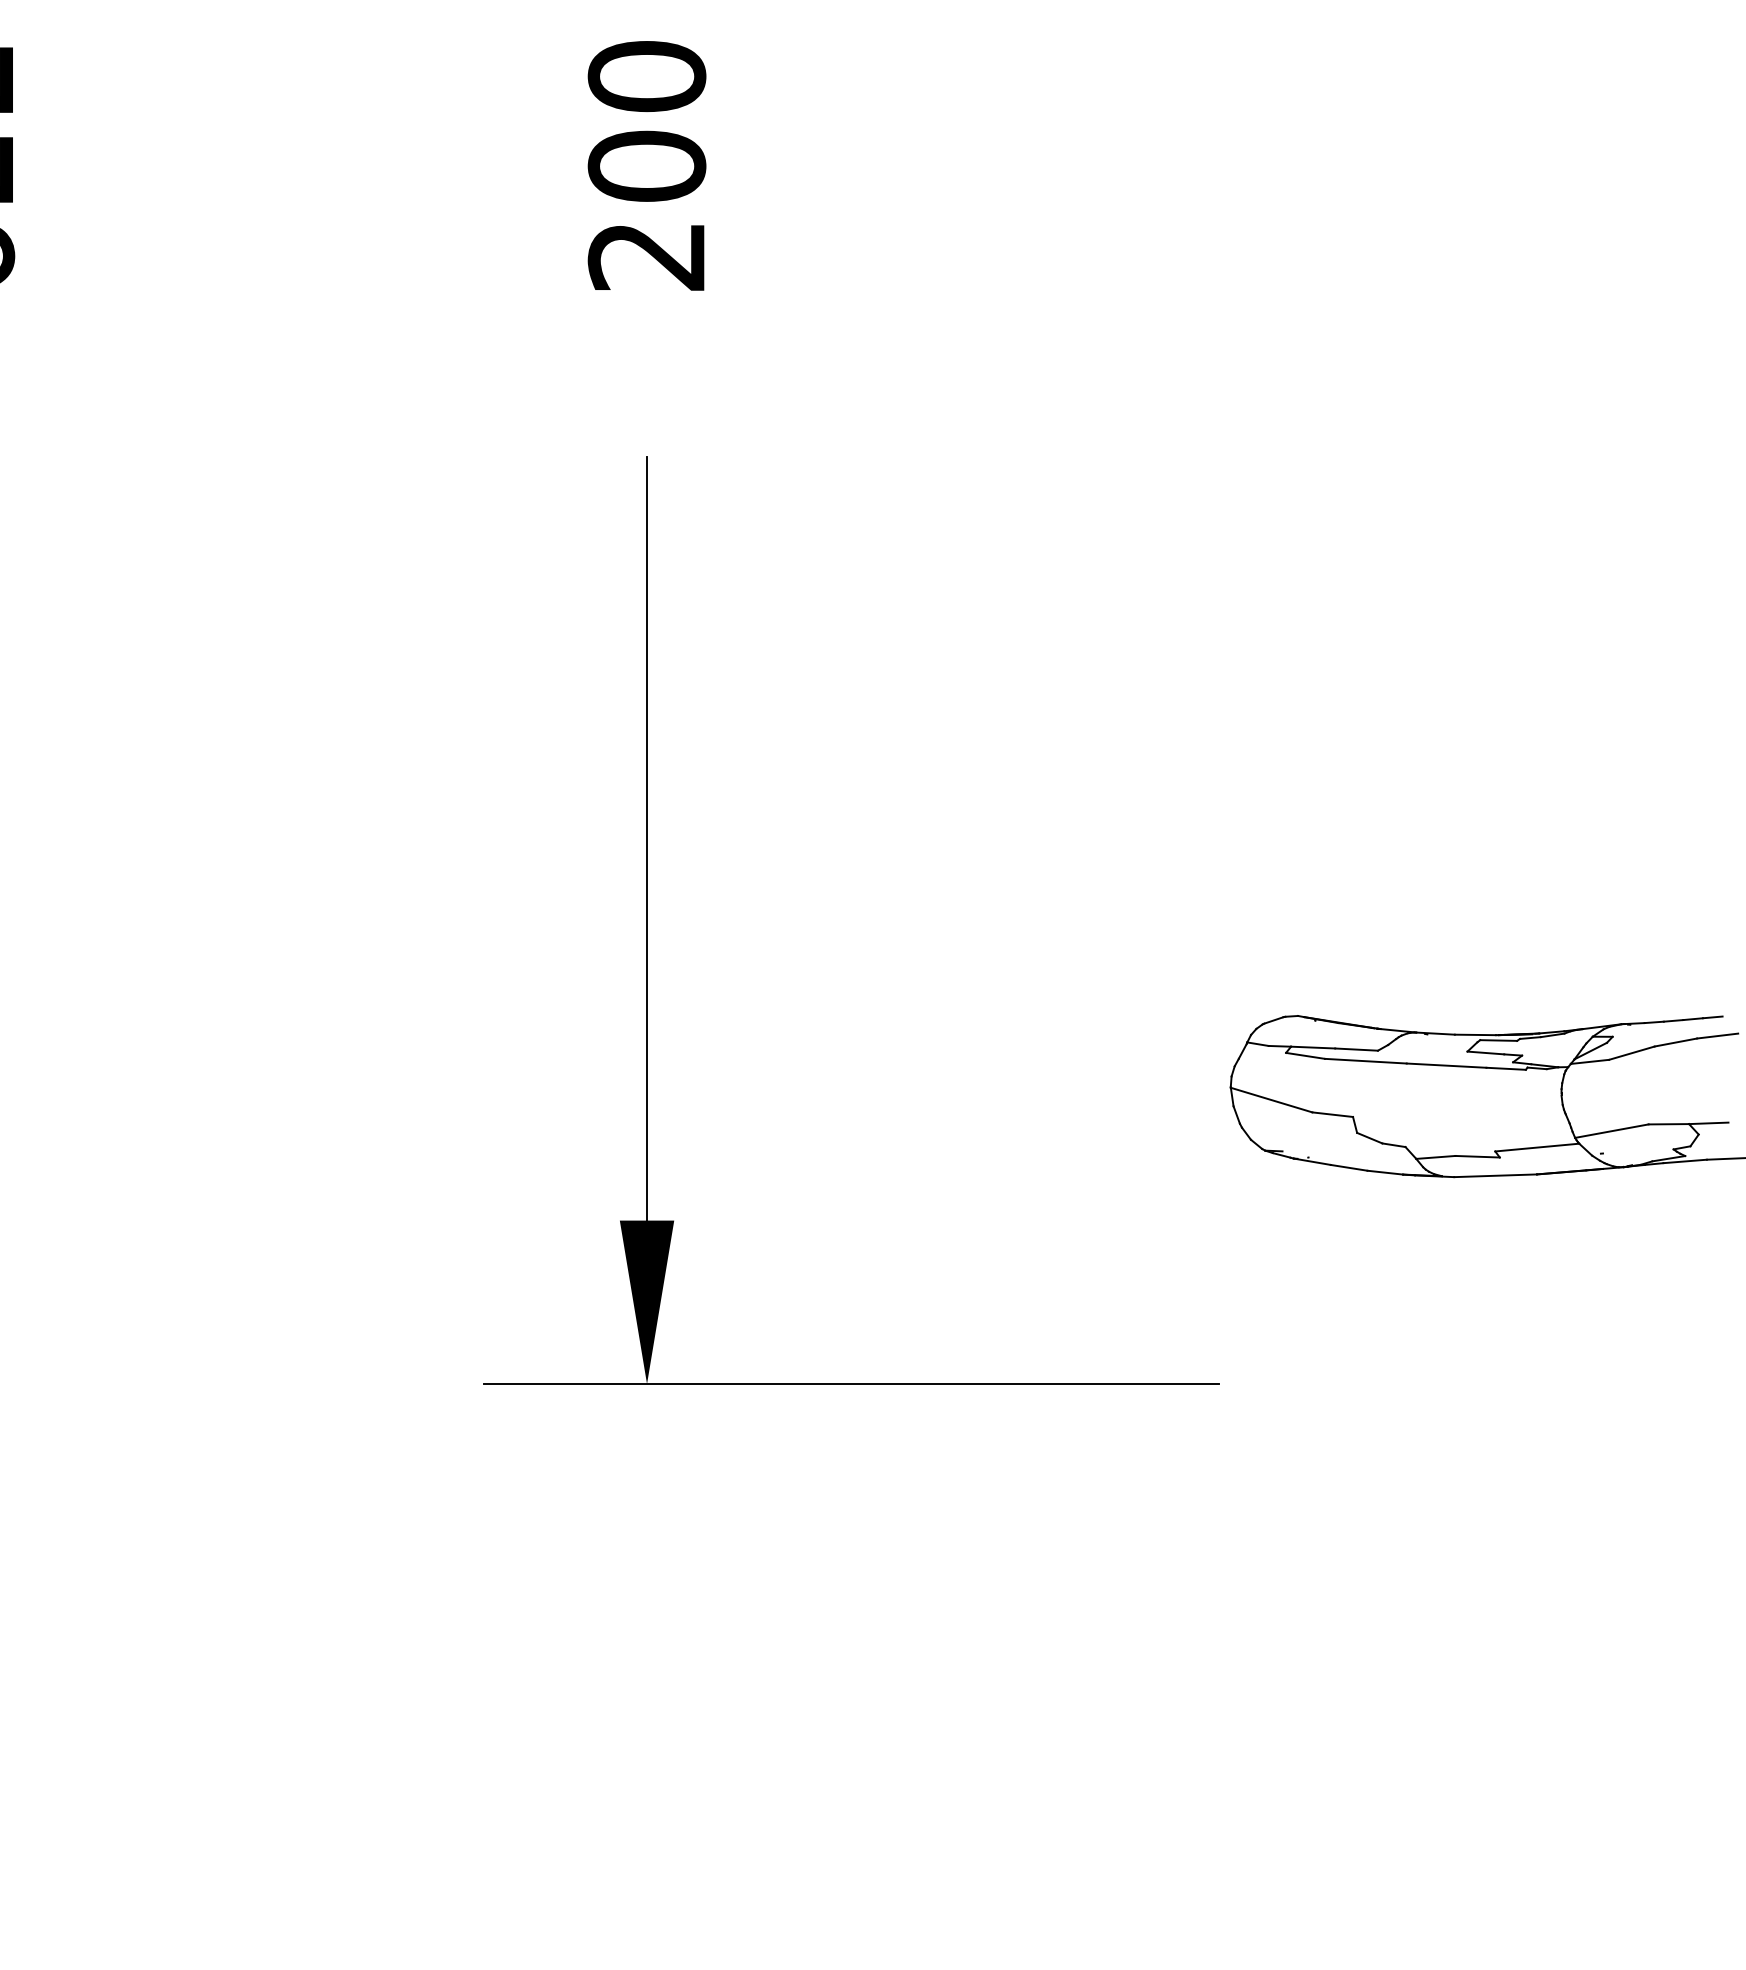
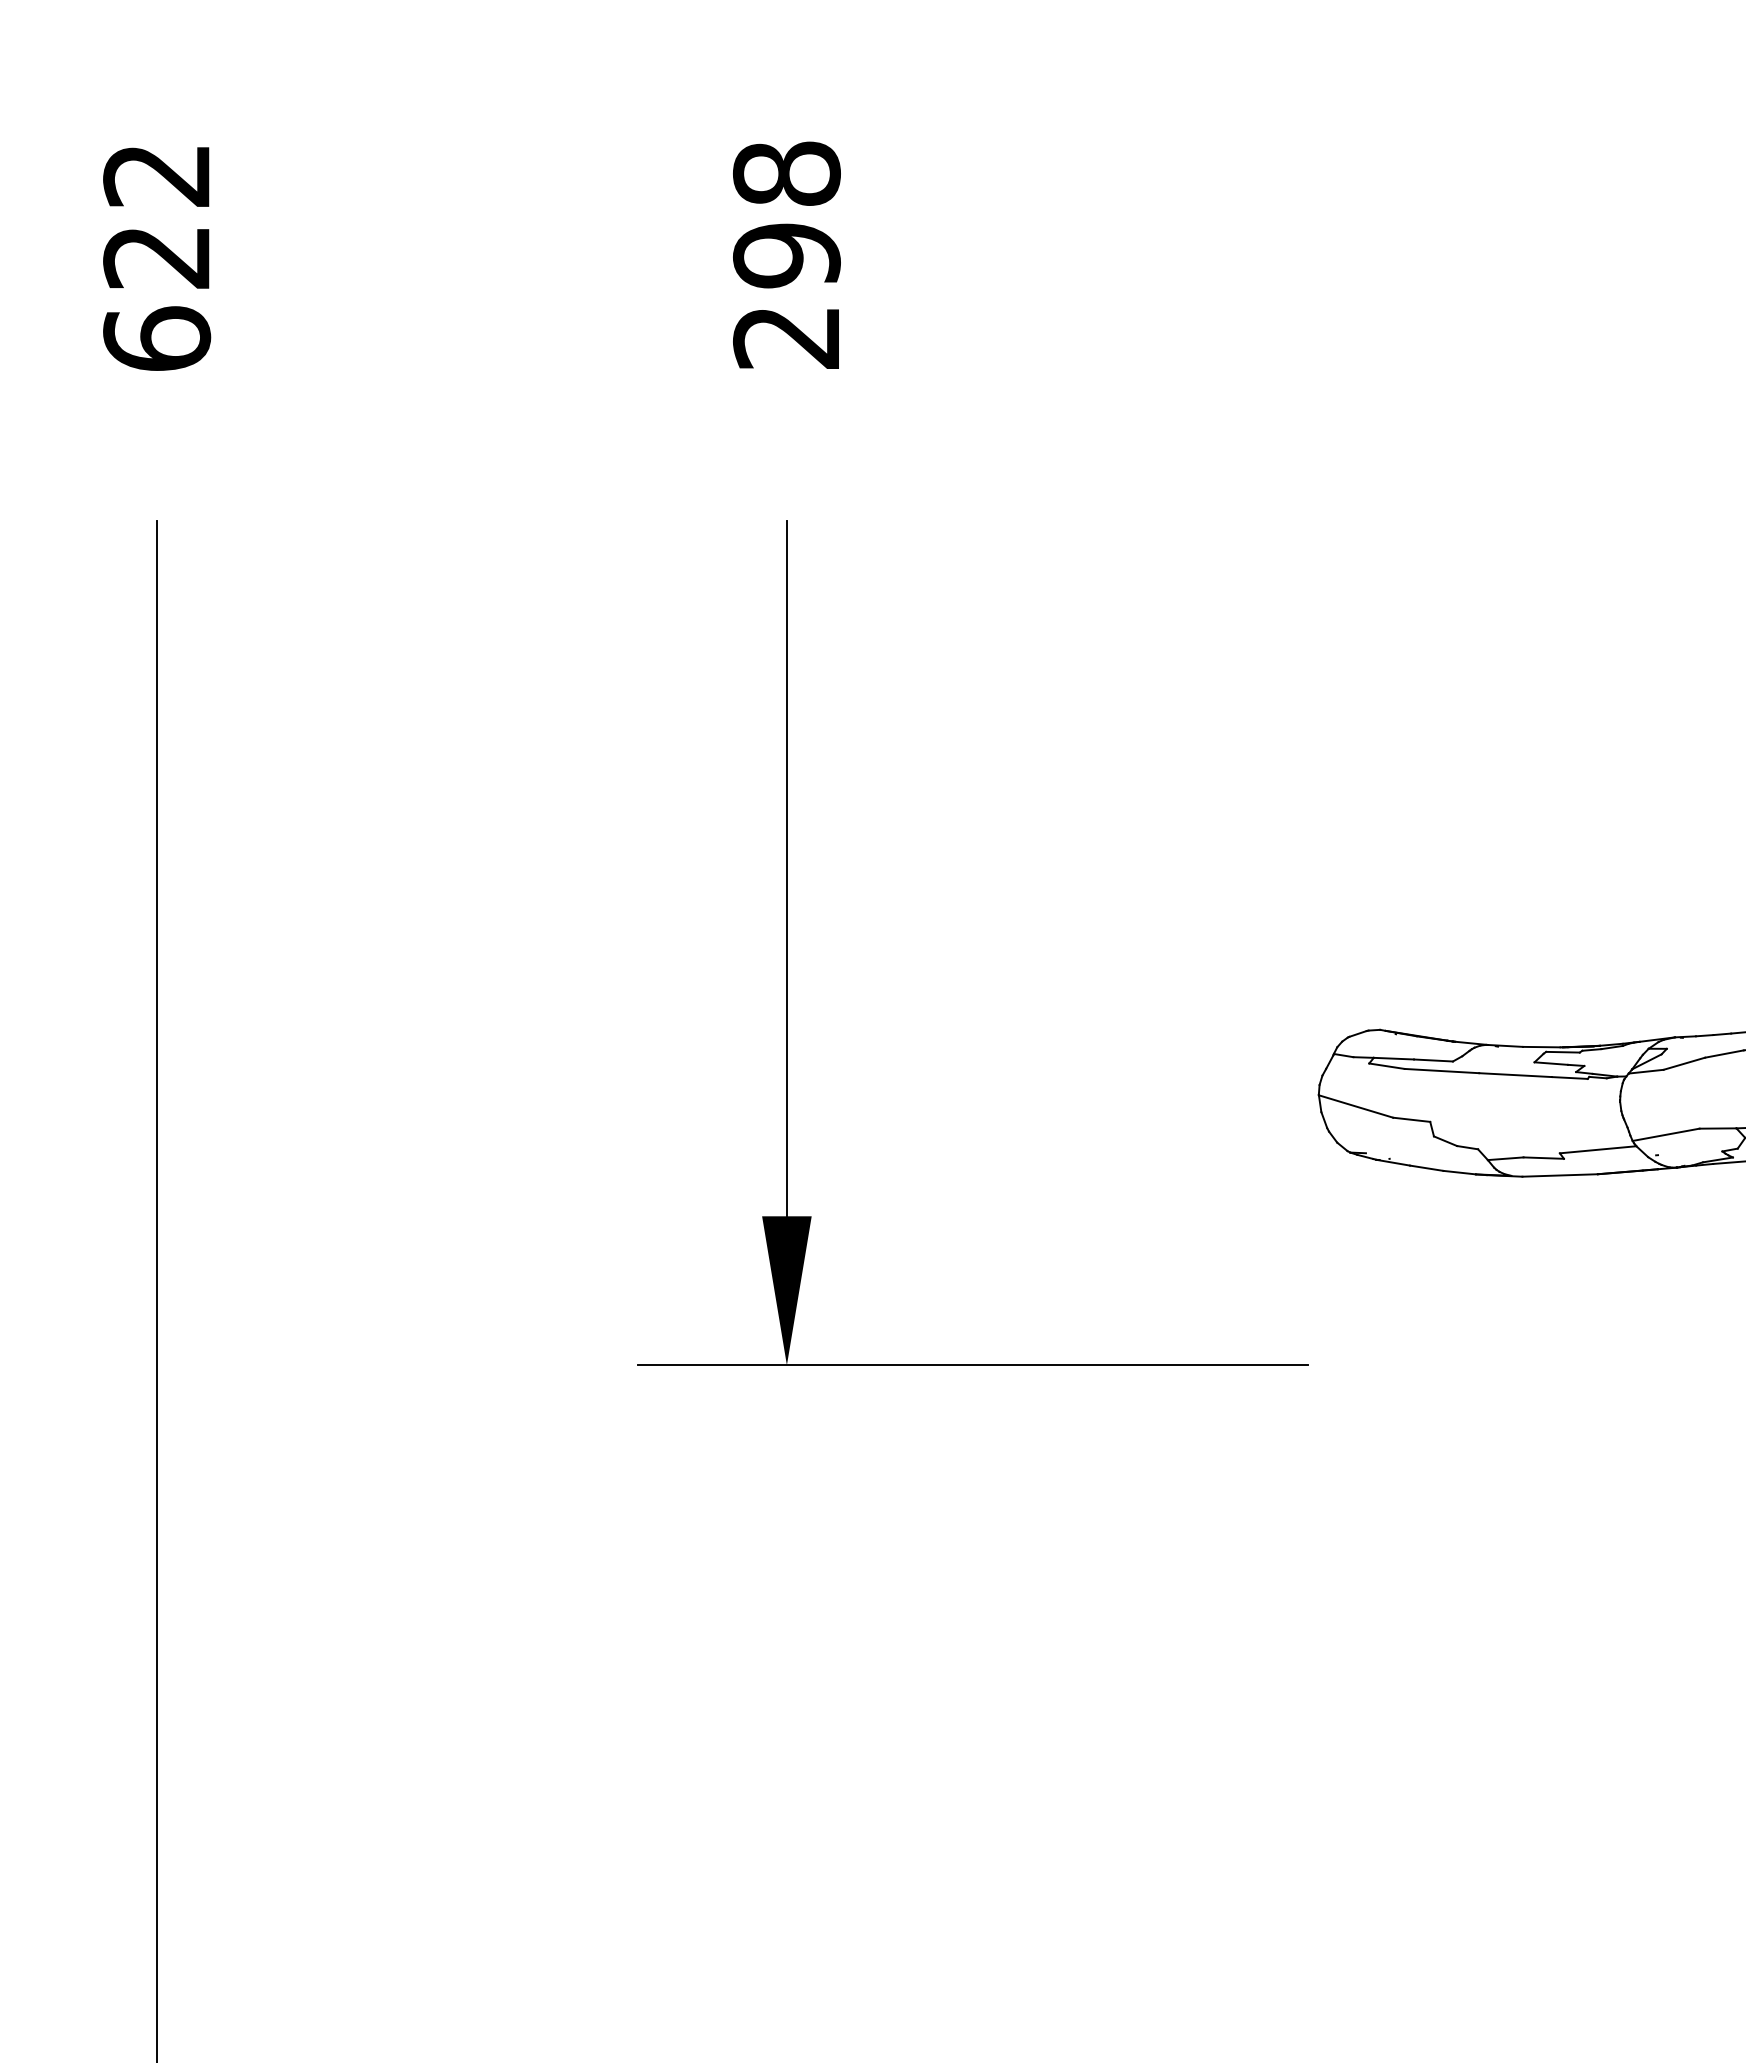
text: (646, 121) -> (786, 214), 200 -> 298

